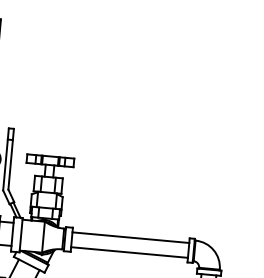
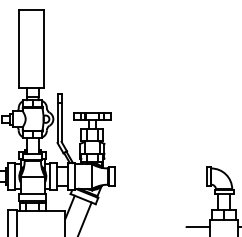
line: (130, 237) -> (160, 170), removed
line: (129, 252) -> (160, 182), removed

